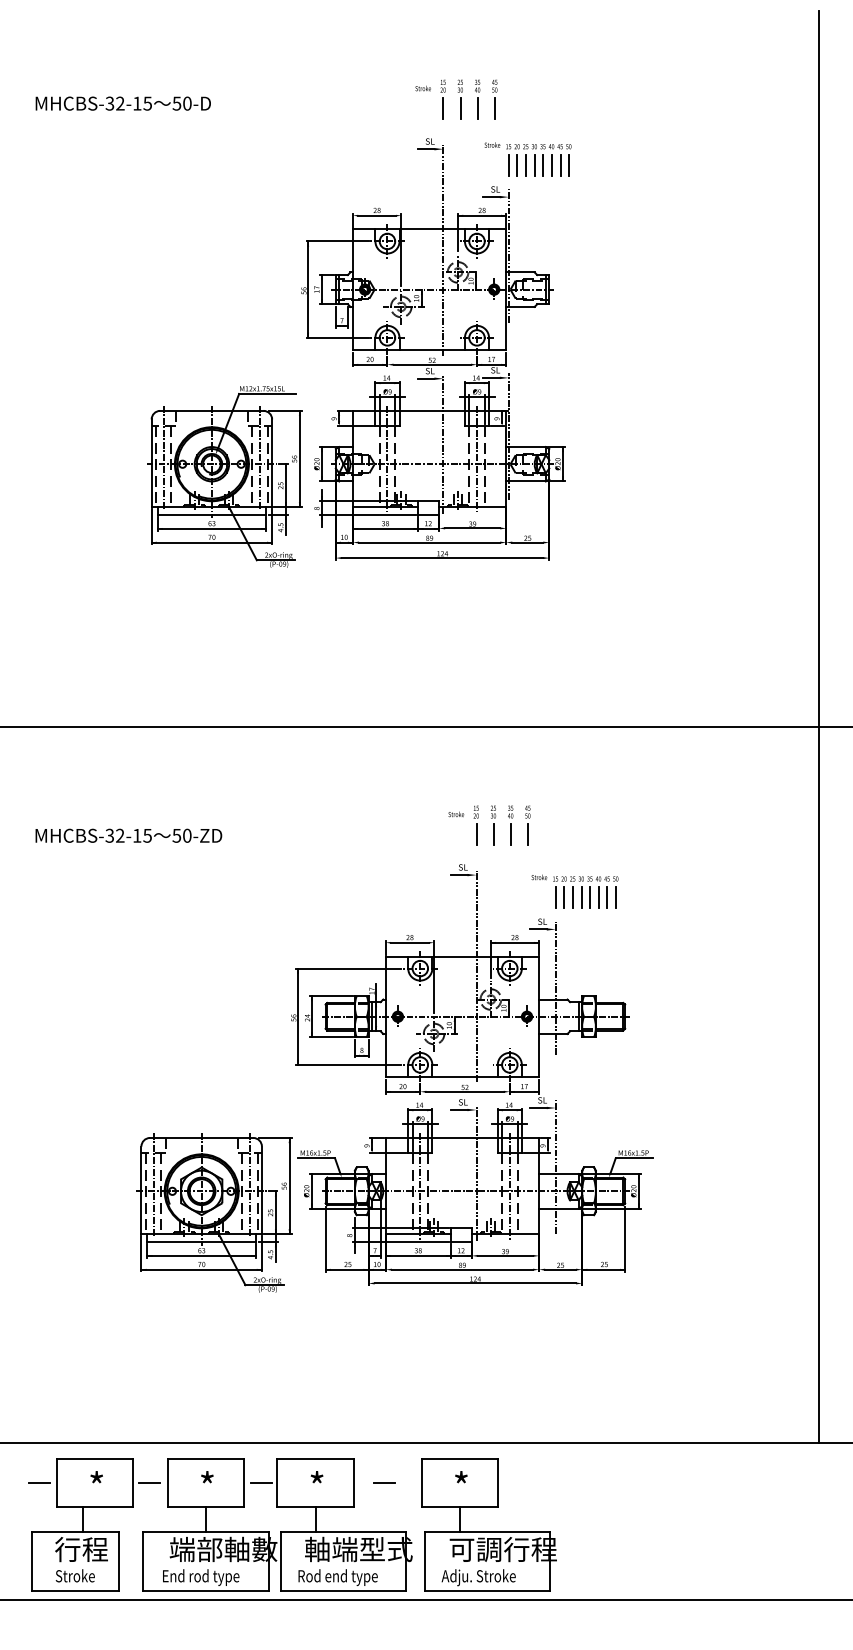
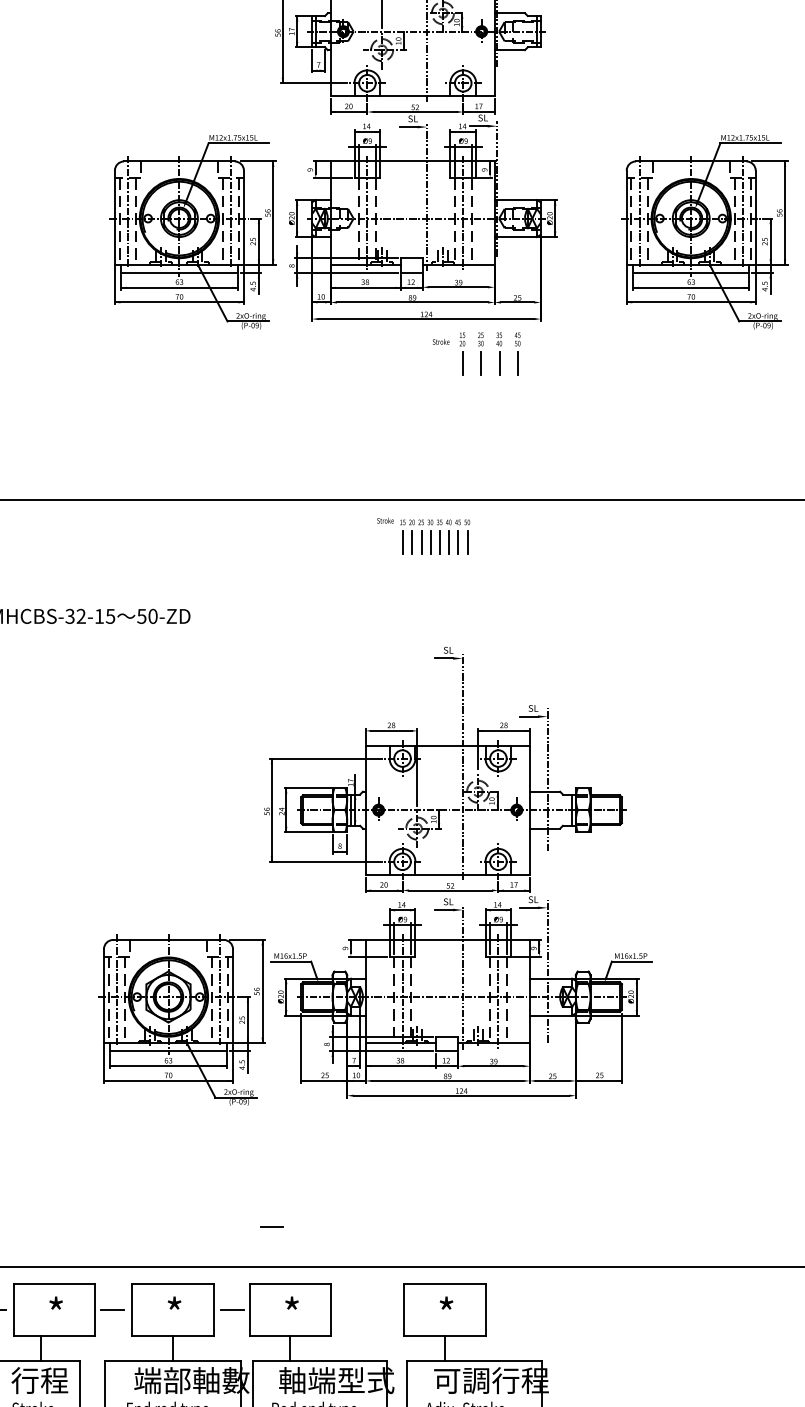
part: (702, 476) -> (704, 231), added
part: (489, 825) -> (476, 353), moved
part: (574, 891) -> (423, 535), moved
line: (384, 1482) -> (272, 1226), moved

